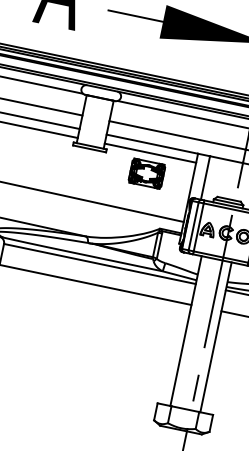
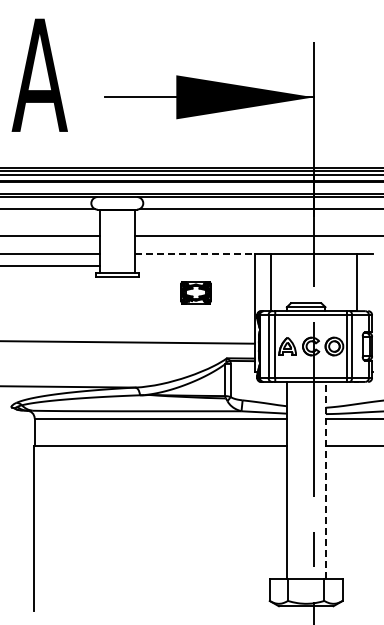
line: (152, 144) -> (195, 254), solid -> dashed
line: (150, 152) -> (195, 265), removed
part: (146, 173) -> (195, 292), size x0.7
line: (215, 336) -> (325, 479), solid -> dashed

